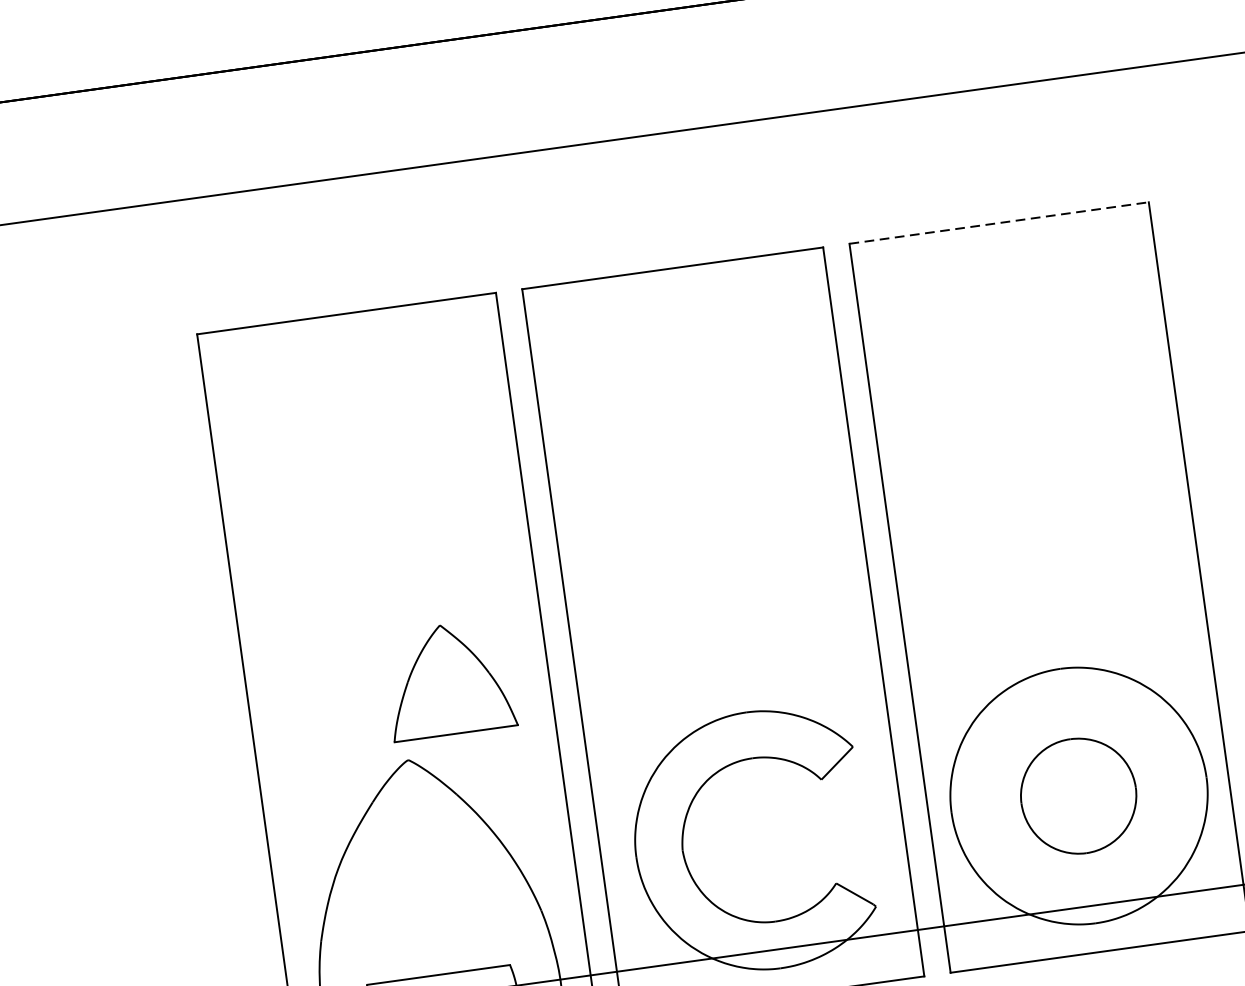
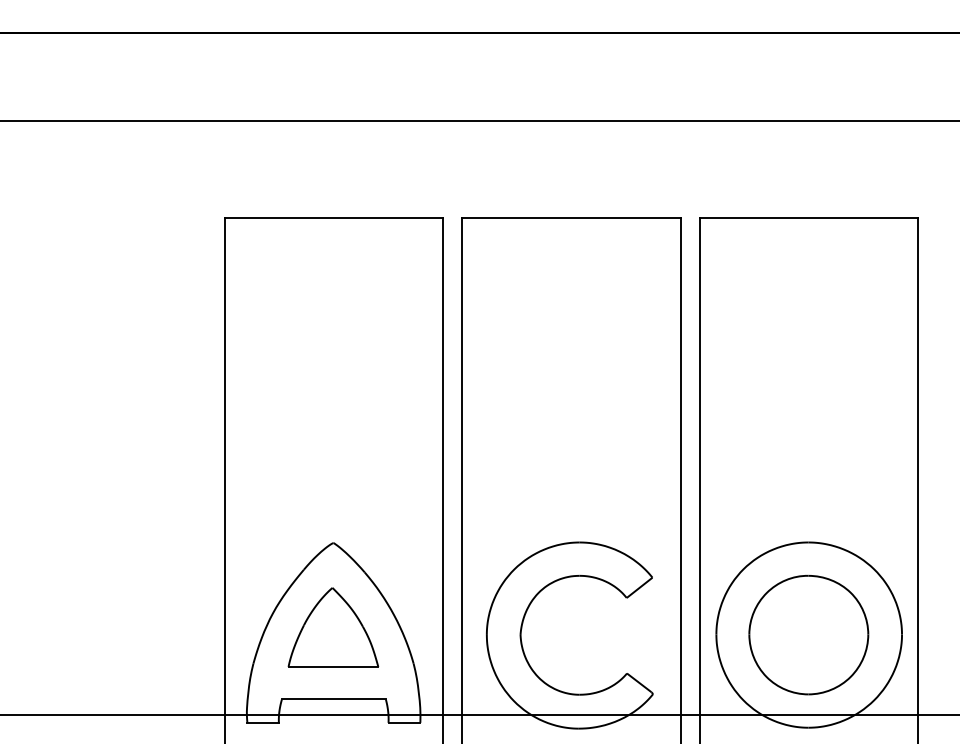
line: (998, 222) -> (808, 217), dashed -> solid
part: (448, 679) -> (333, 627), moved
part: (1078, 796) -> (808, 635), size x1.43

